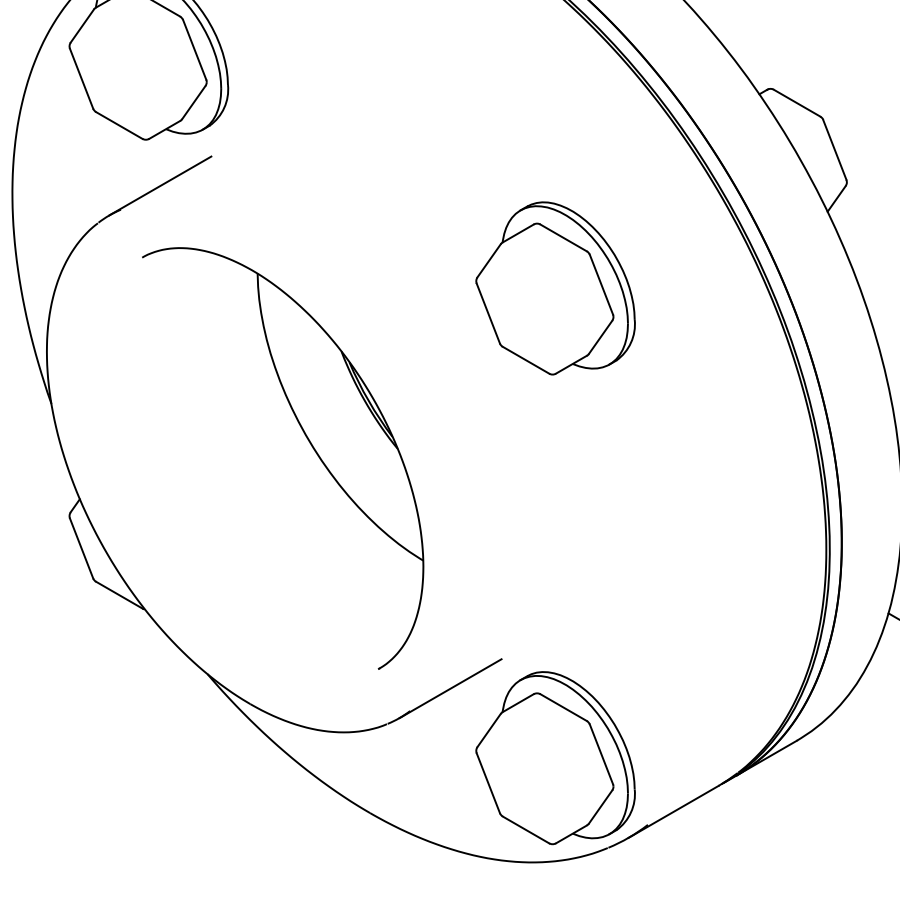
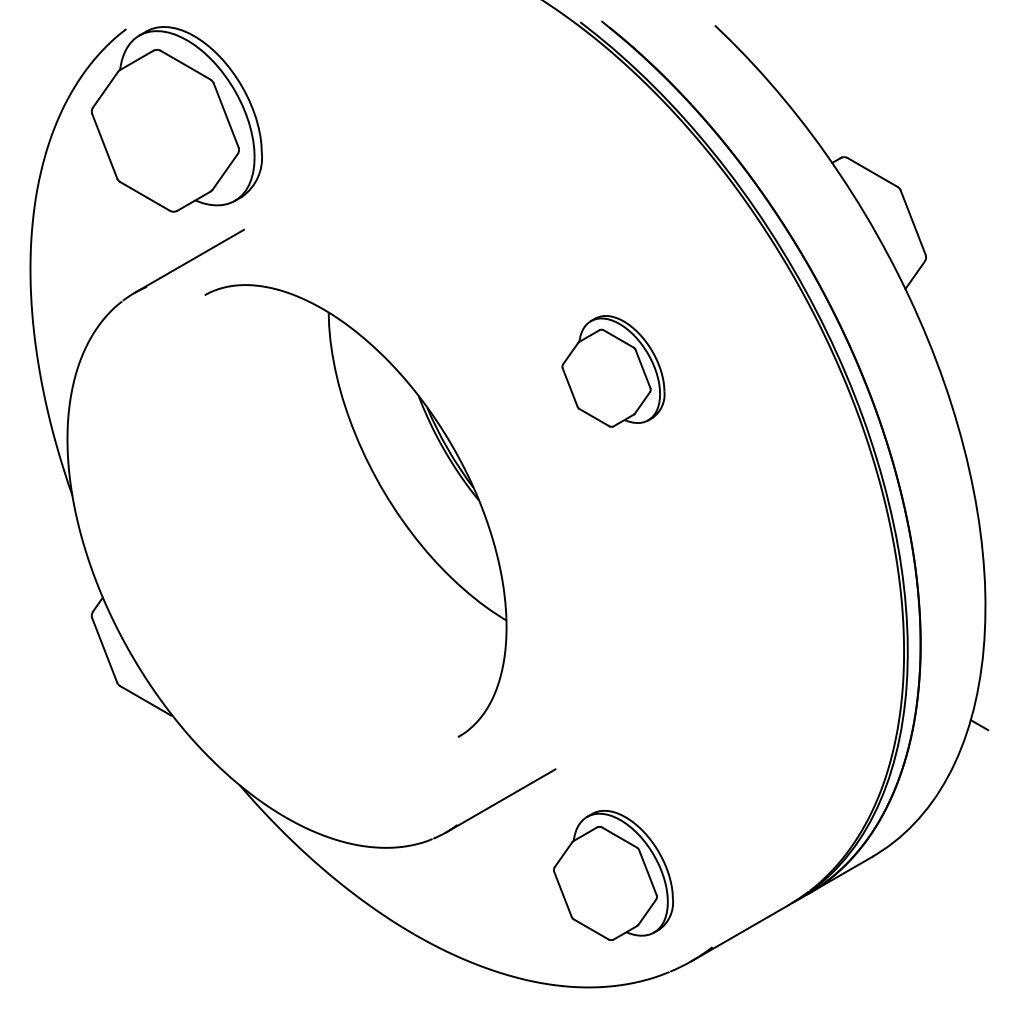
part: (555, 288) -> (613, 371), size x0.6
part: (307, 440) -> (382, 491), moved
part: (555, 758) -> (613, 875), size x0.7

